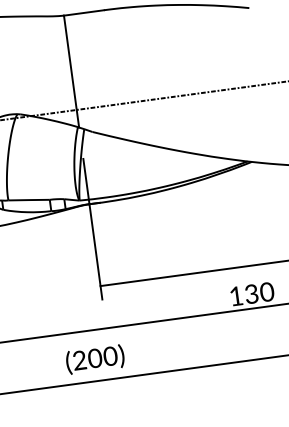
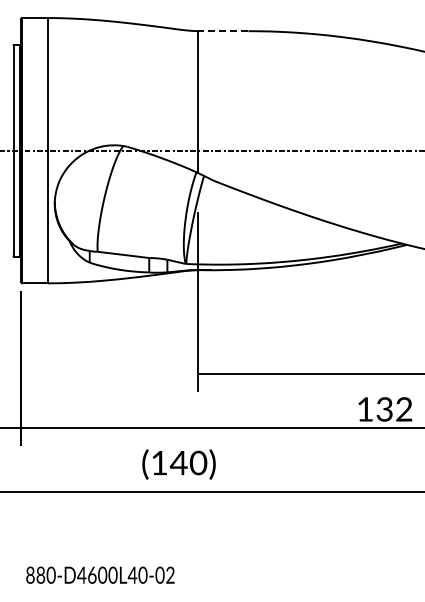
line: (83, 13) -> (222, 31), solid -> dashed
text: (266, 292) -> (403, 409), 130 -> 132
text: (87, 358) -> (169, 462), (200) -> (140)

